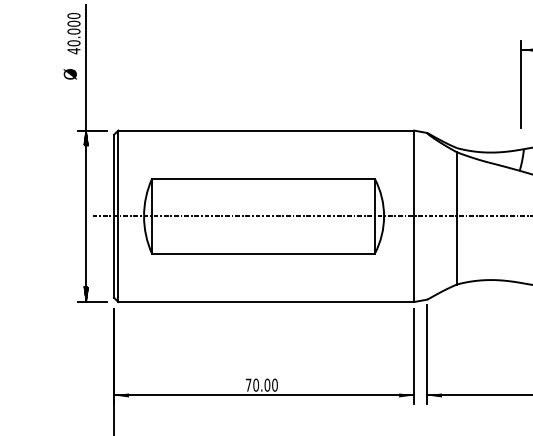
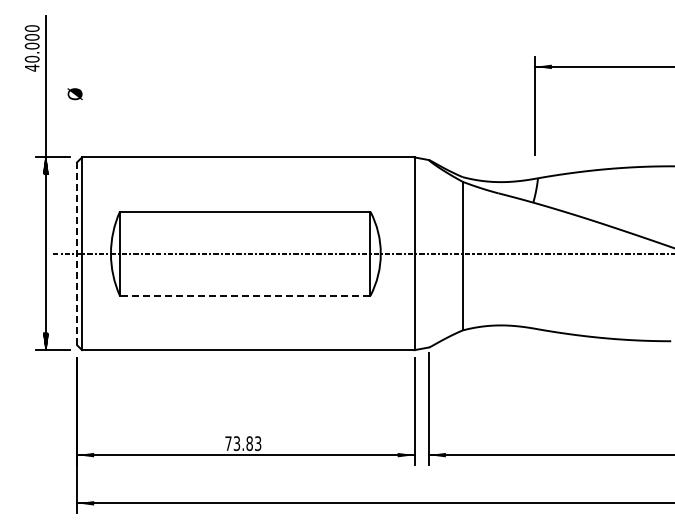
text: (69, 74) -> (74, 94), moved
line: (114, 216) -> (77, 253), solid -> dashed
line: (262, 253) -> (244, 295), solid -> dashed
text: (265, 385) -> (247, 443), 70.00 -> 73.83

